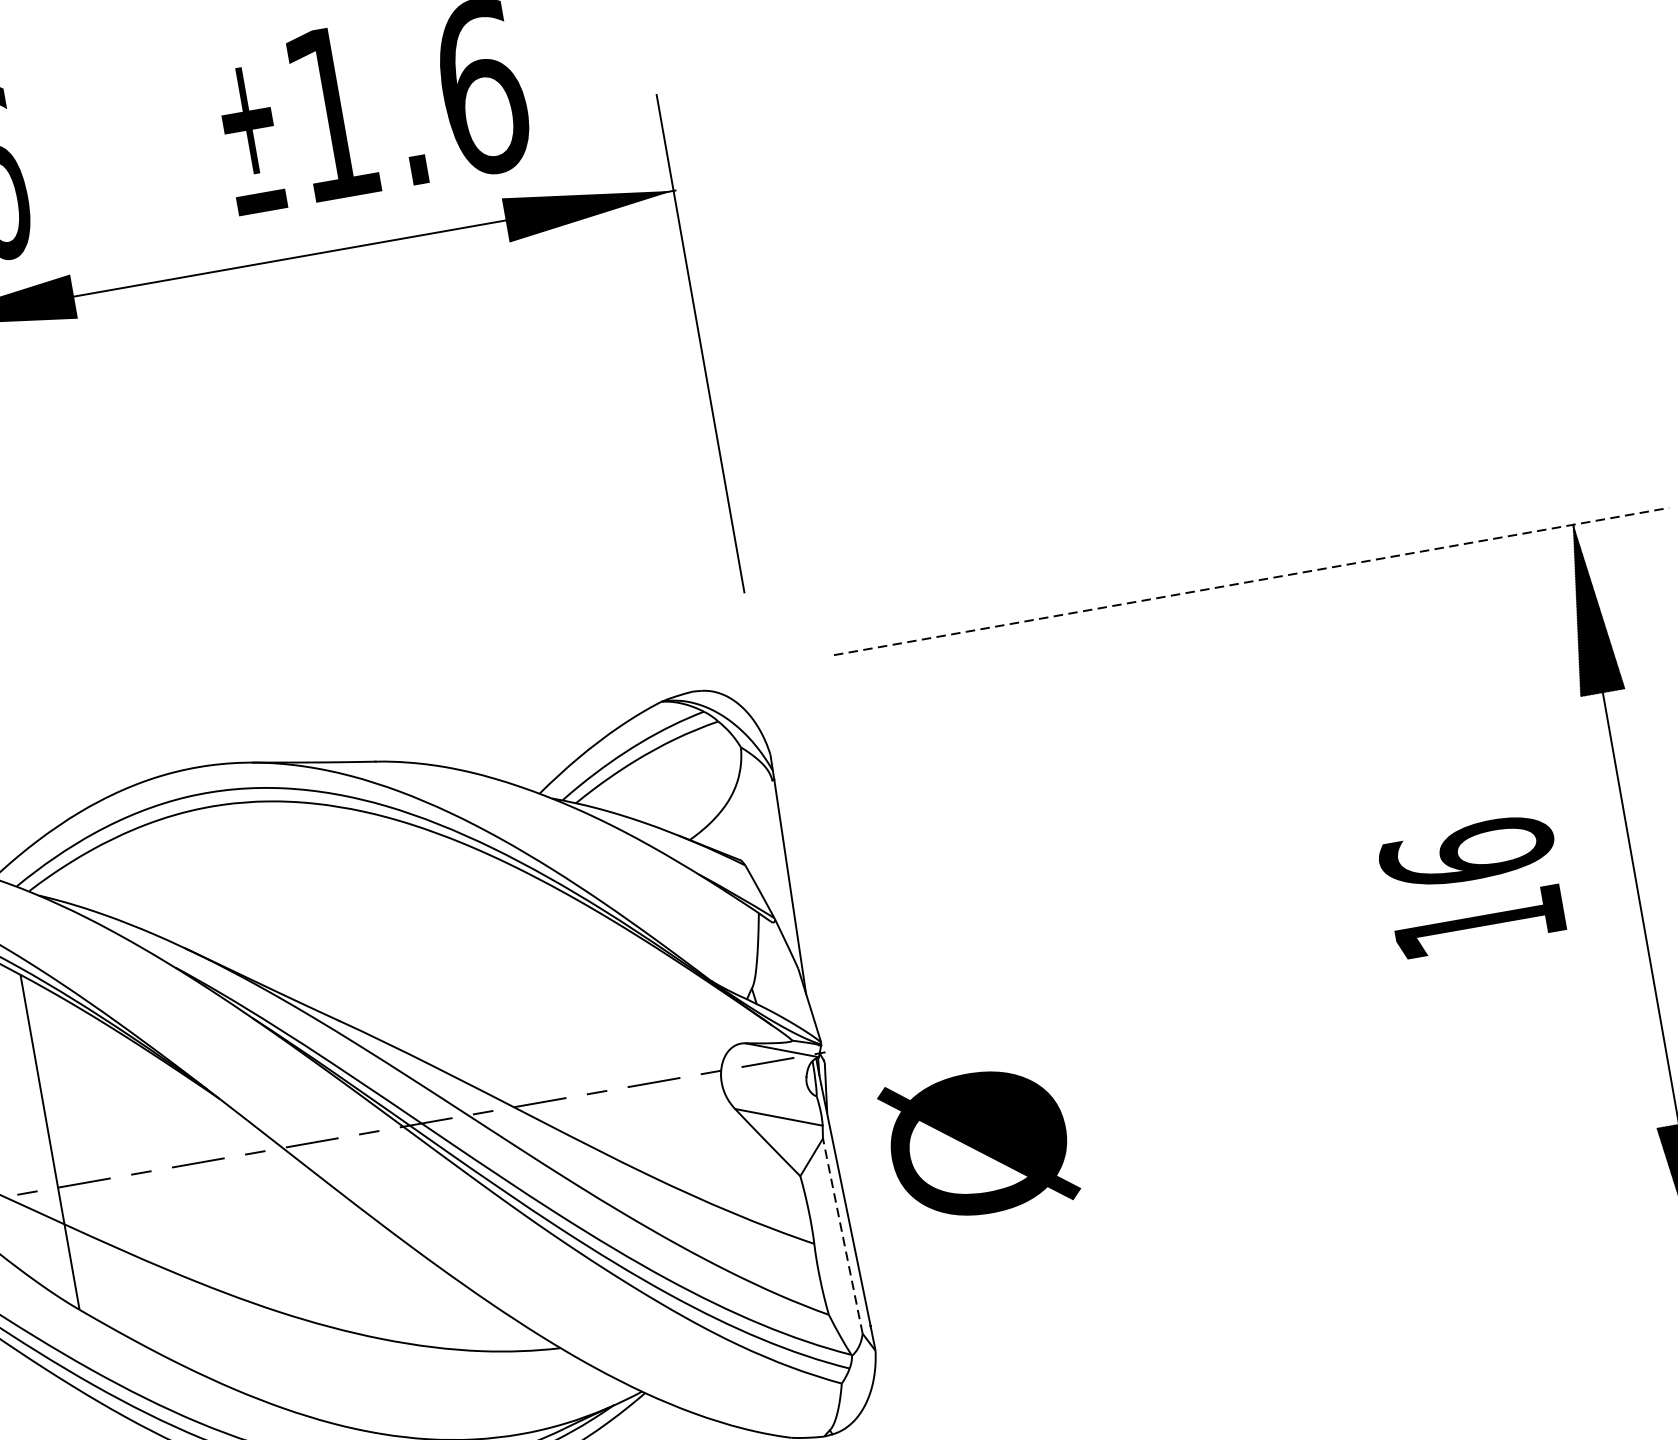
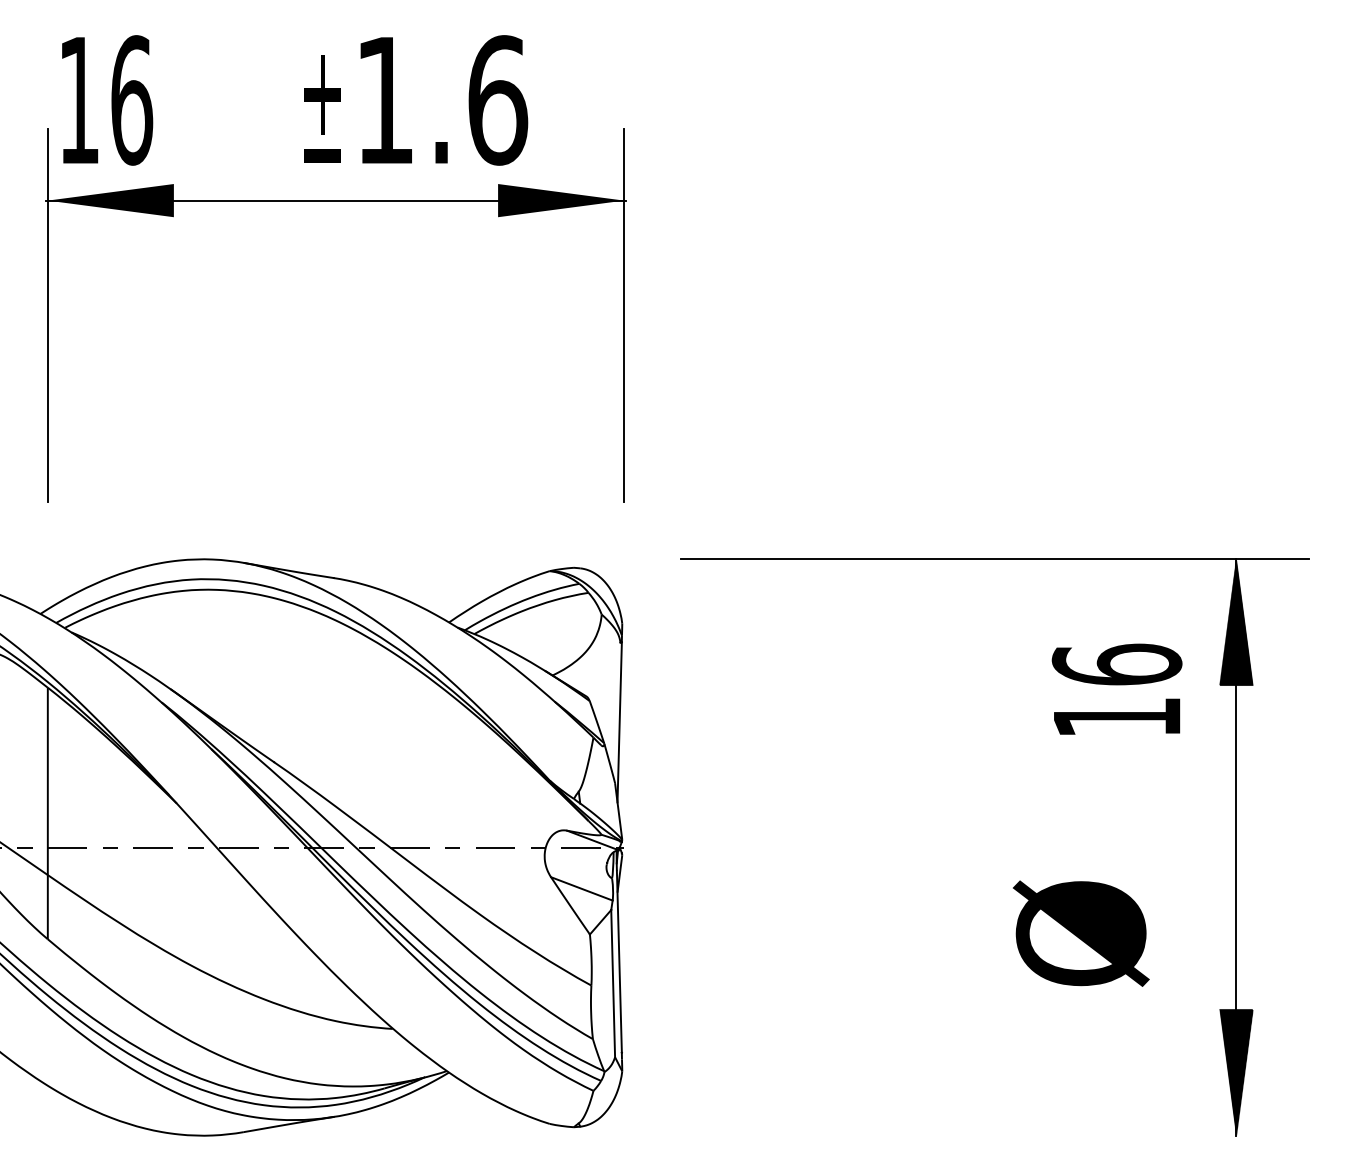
line: (1251, 581) -> (994, 559), dashed -> solid
text: (1471, 884) -> (1116, 688), moved
text: (979, 1143) -> (1081, 933), moved
line: (843, 1235) -> (613, 983), dashed -> solid

